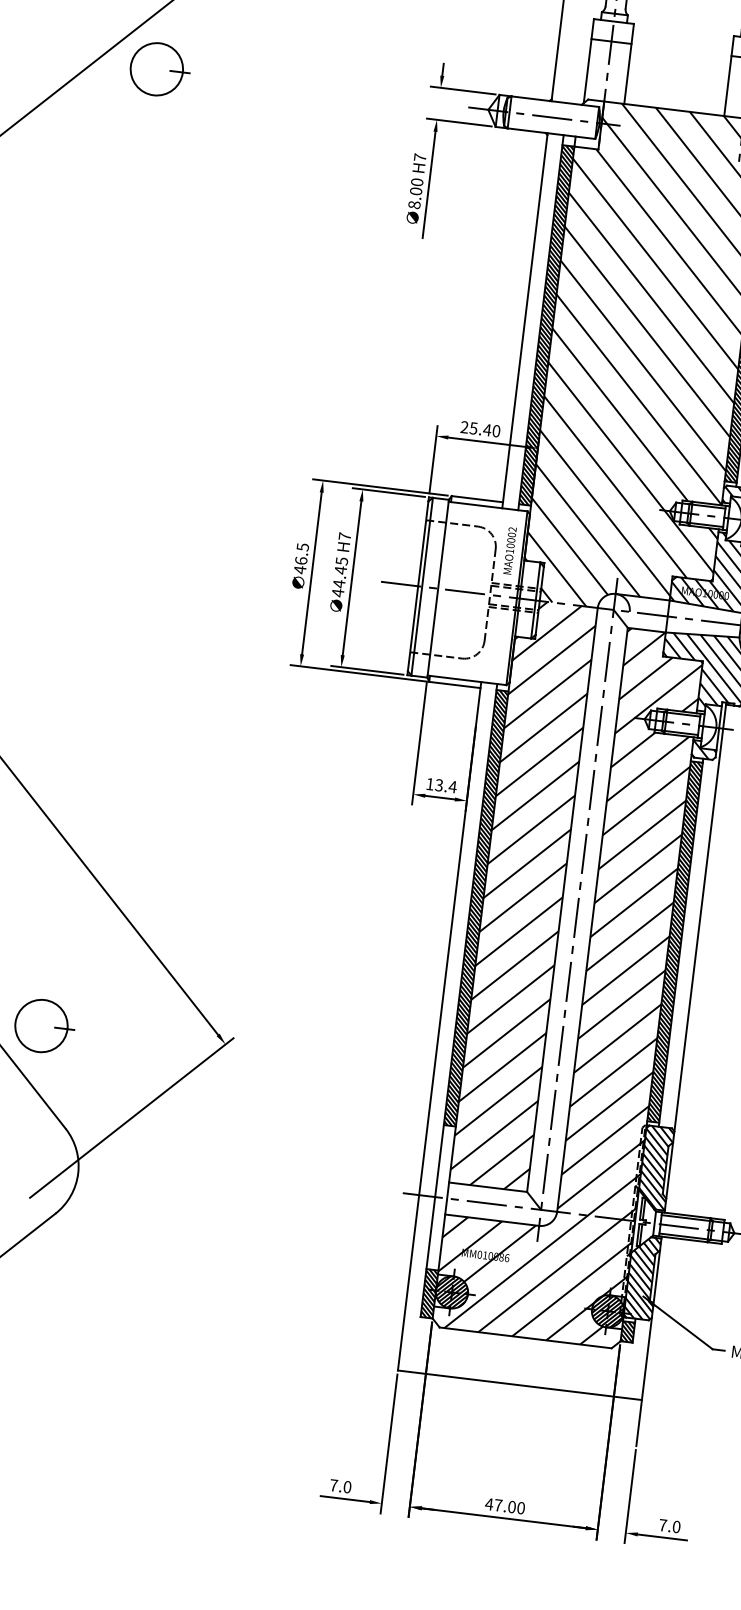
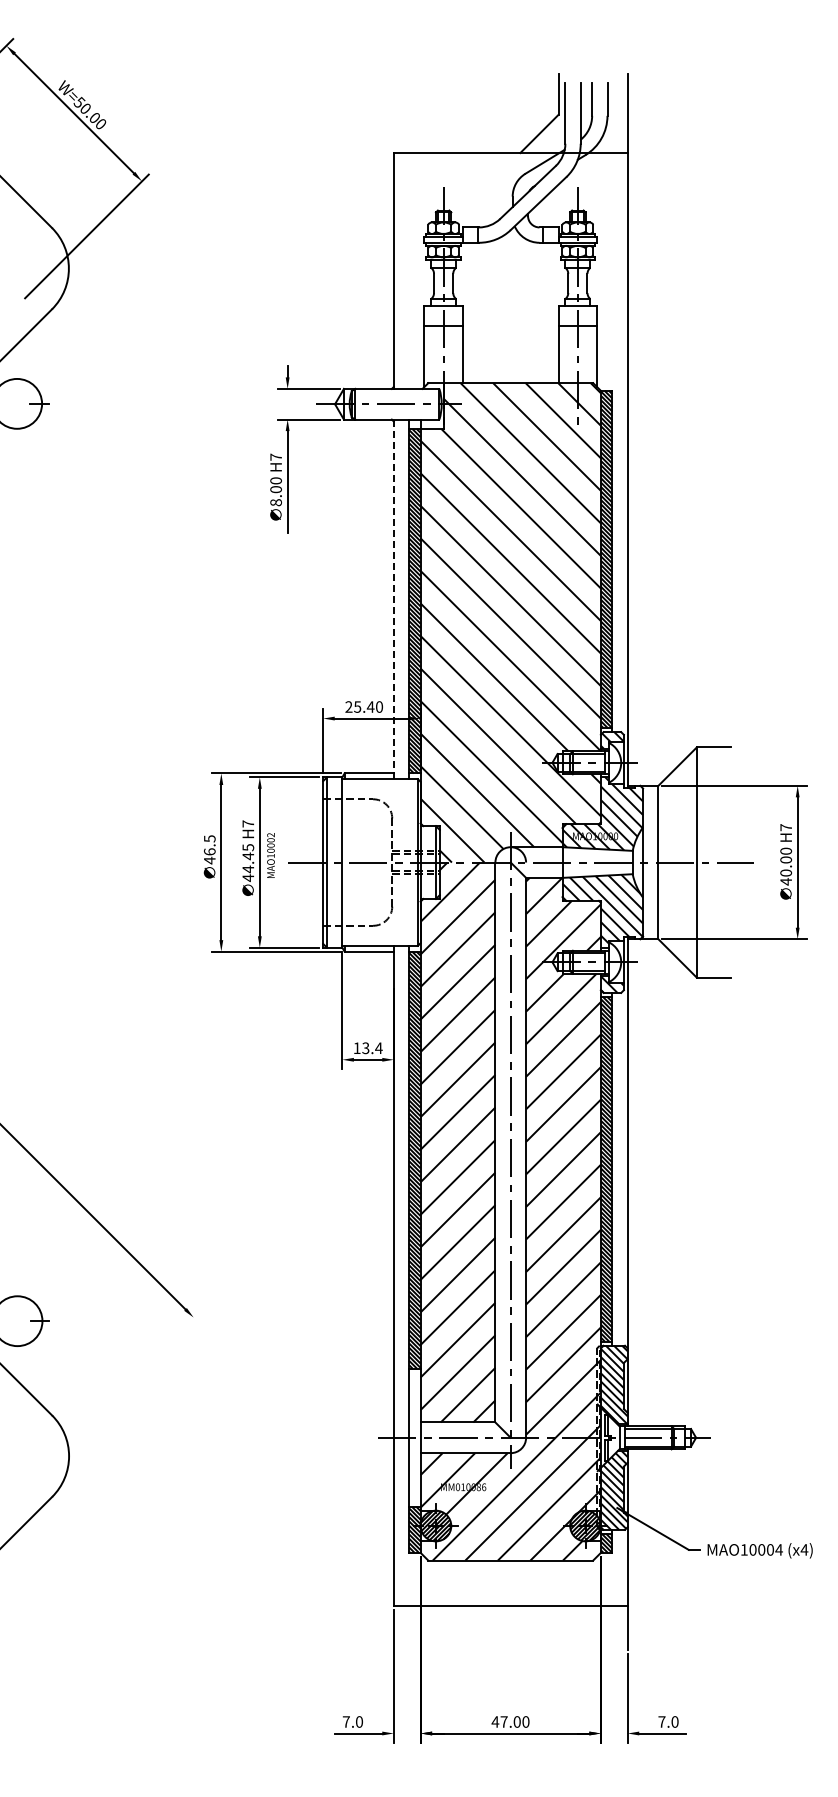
line: (524, 320) -> (393, 599), solid -> dashed
text: (509, 550) -> (270, 855), moved
line: (131, 1117) -> (113, 1397), removed

